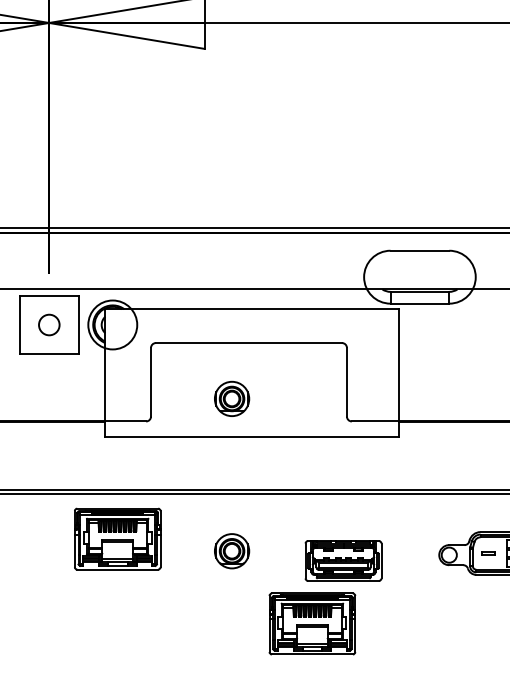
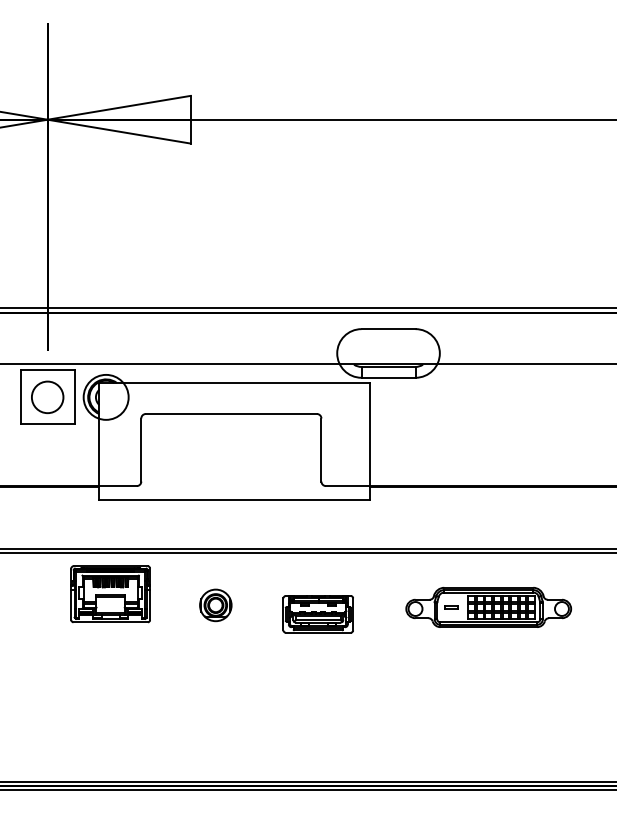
circle: (48, 325) -> (47, 397), size x1.67
part: (231, 399) -> (215, 465), removed
part: (312, 624) -> (289, 672), removed

